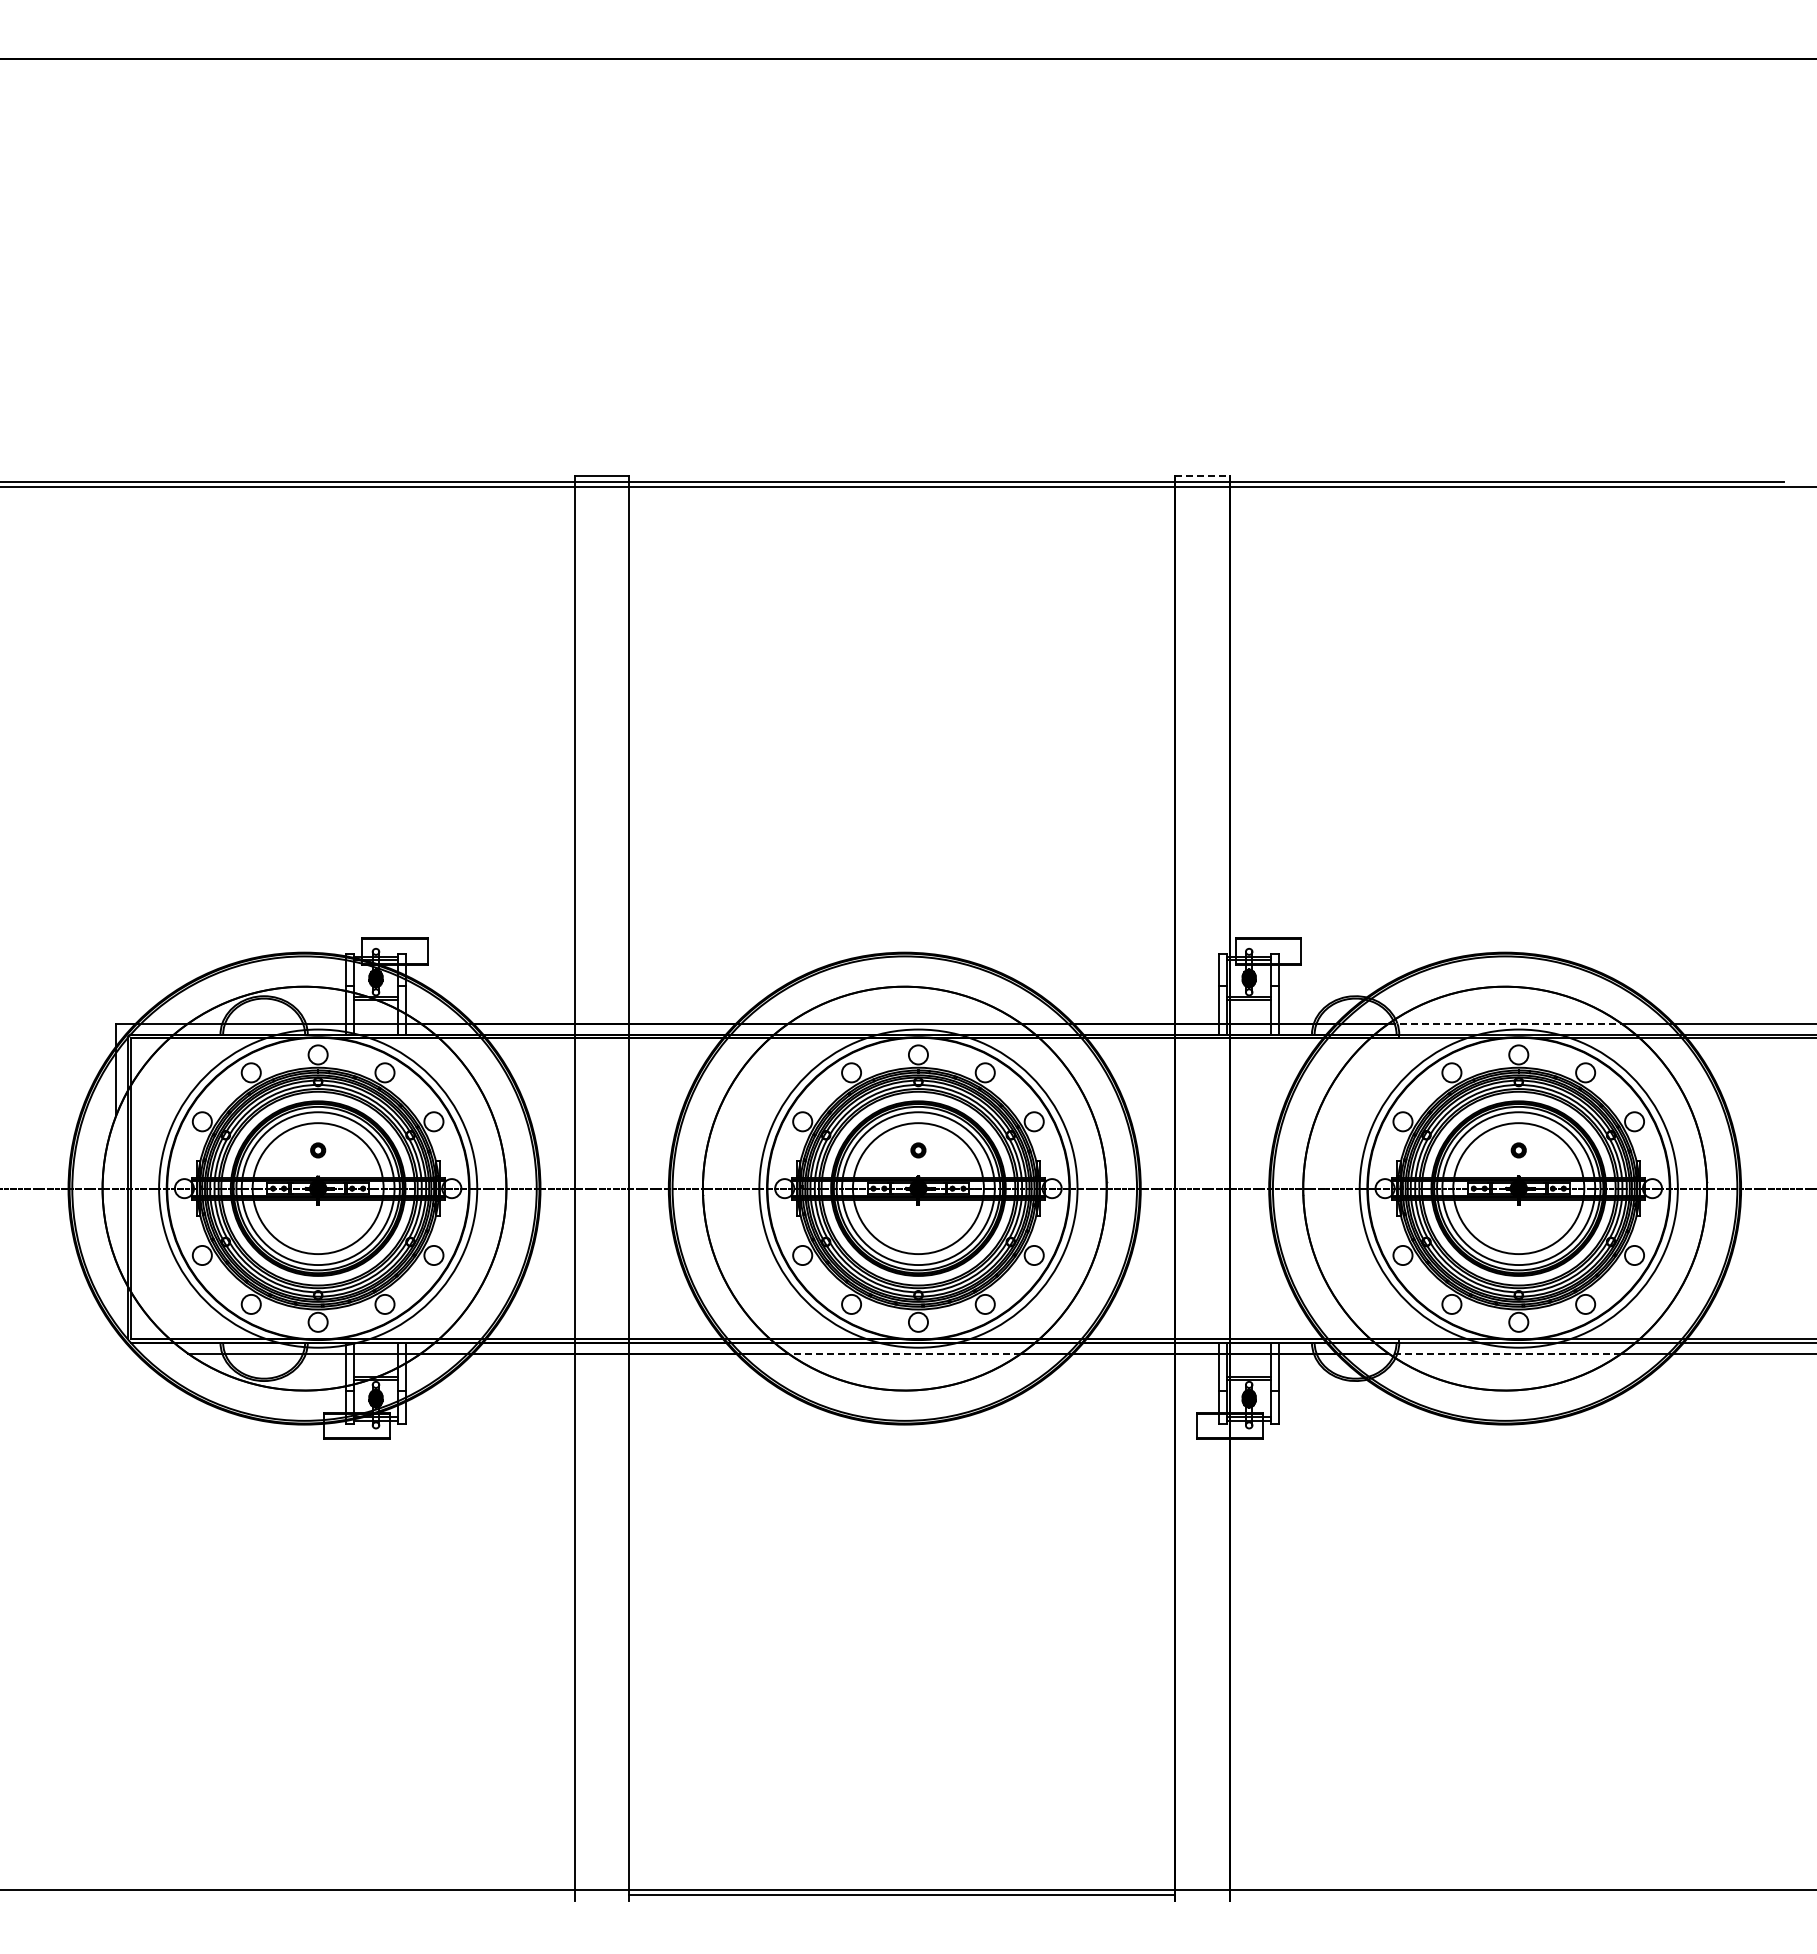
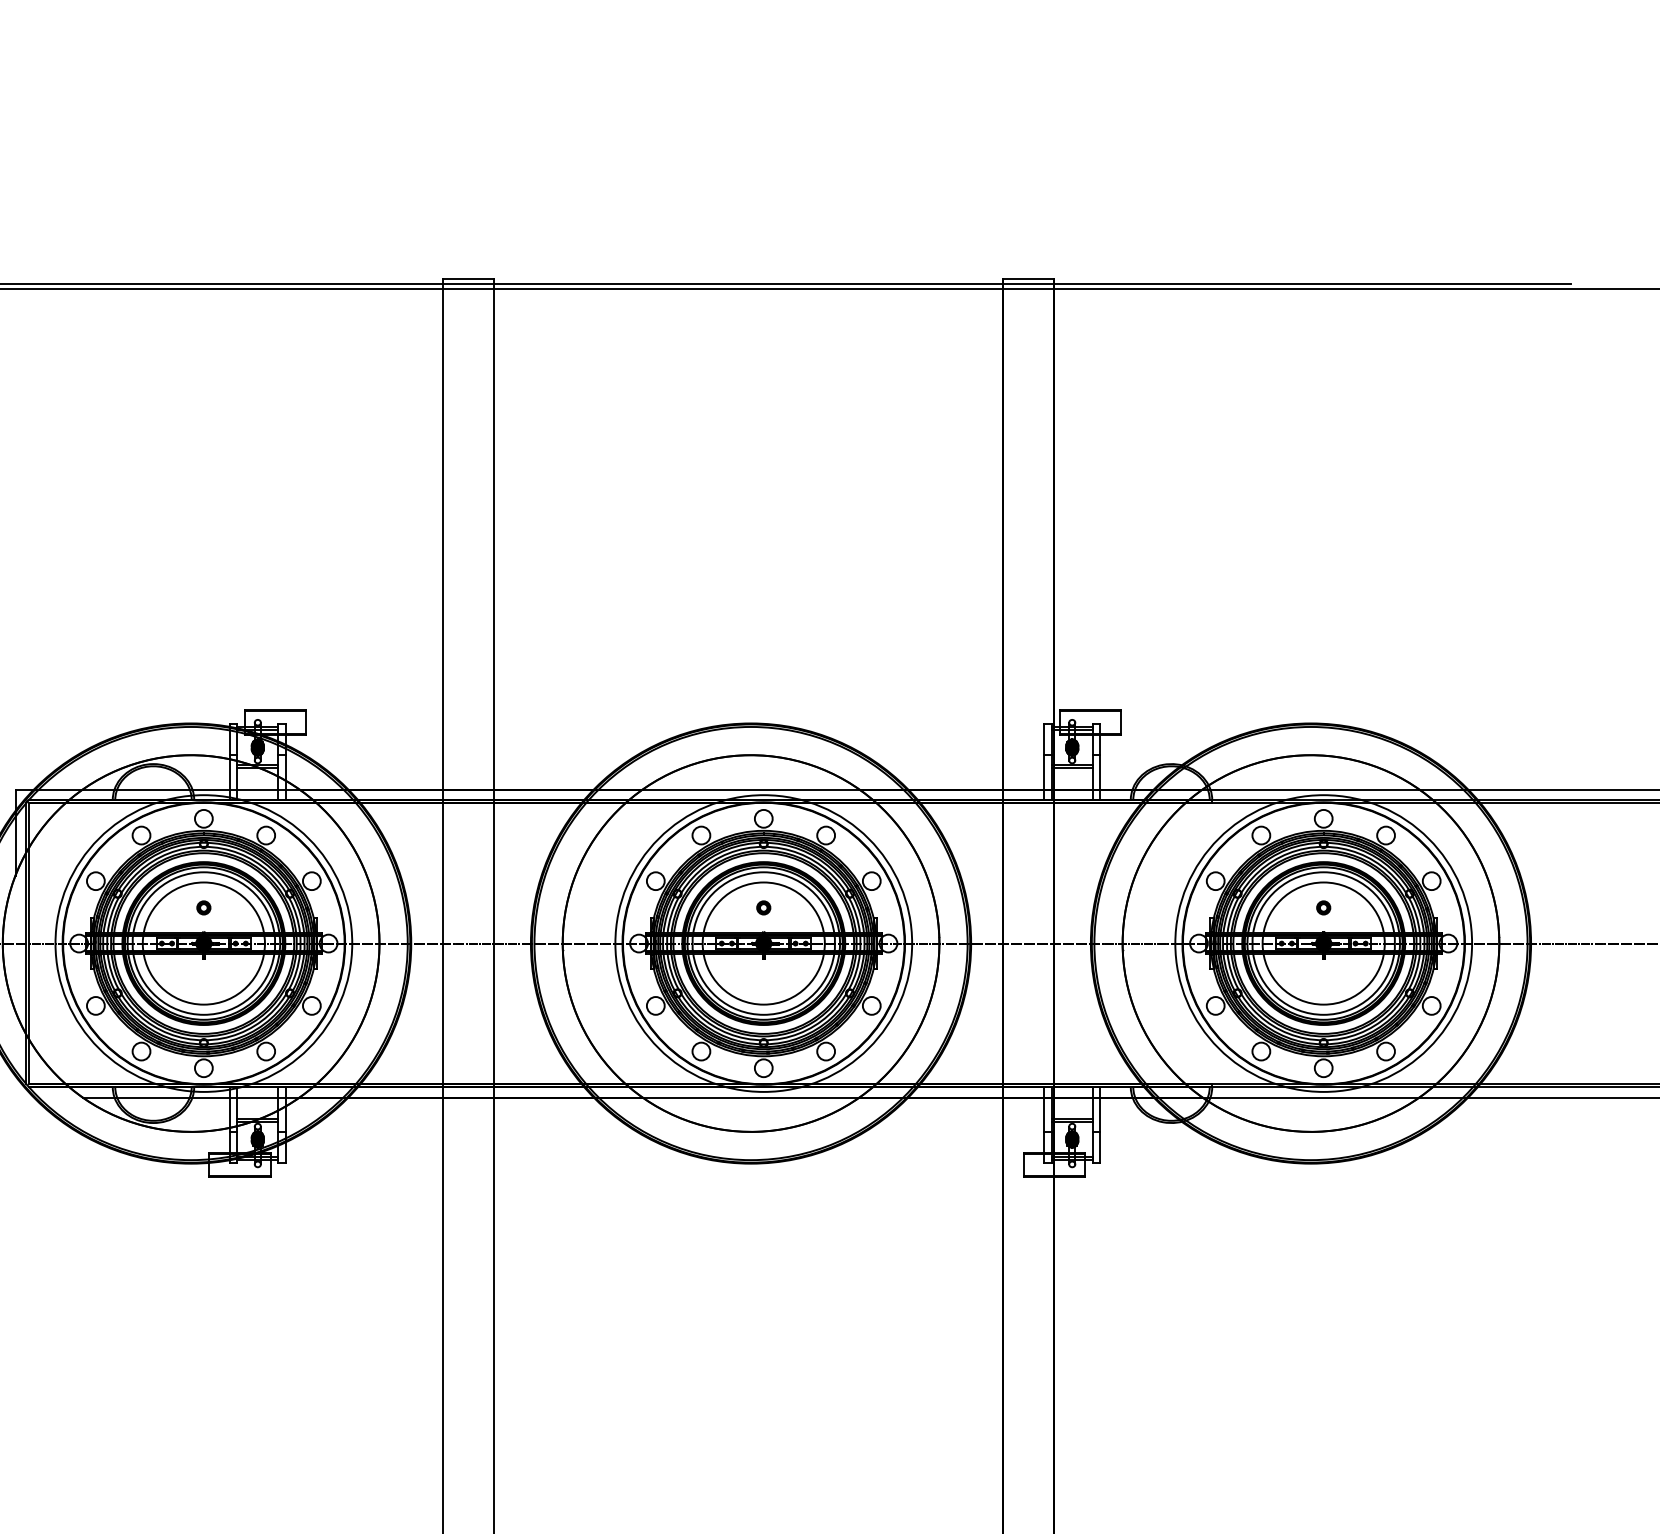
line: (1203, 476) -> (1029, 279), dashed -> solid
line: (1505, 1023) -> (1311, 789), dashed -> solid
line: (904, 1353) -> (750, 1097), dashed -> solid
line: (1504, 1353) -> (1310, 1097), dashed -> solid

